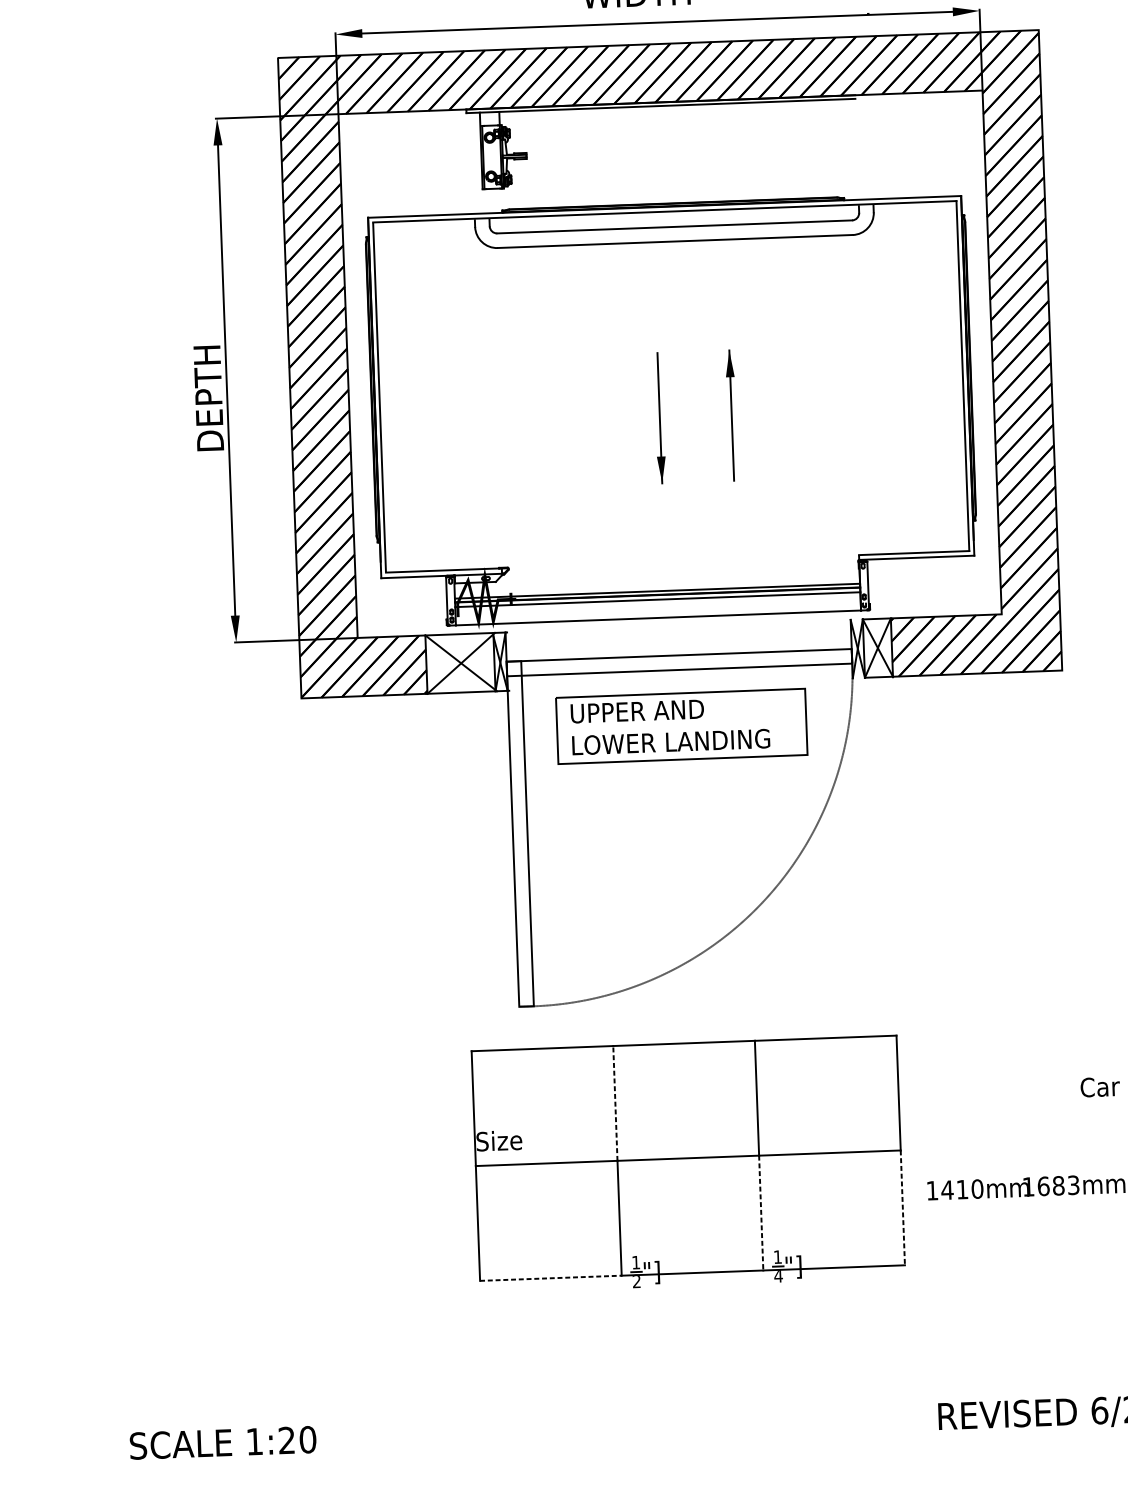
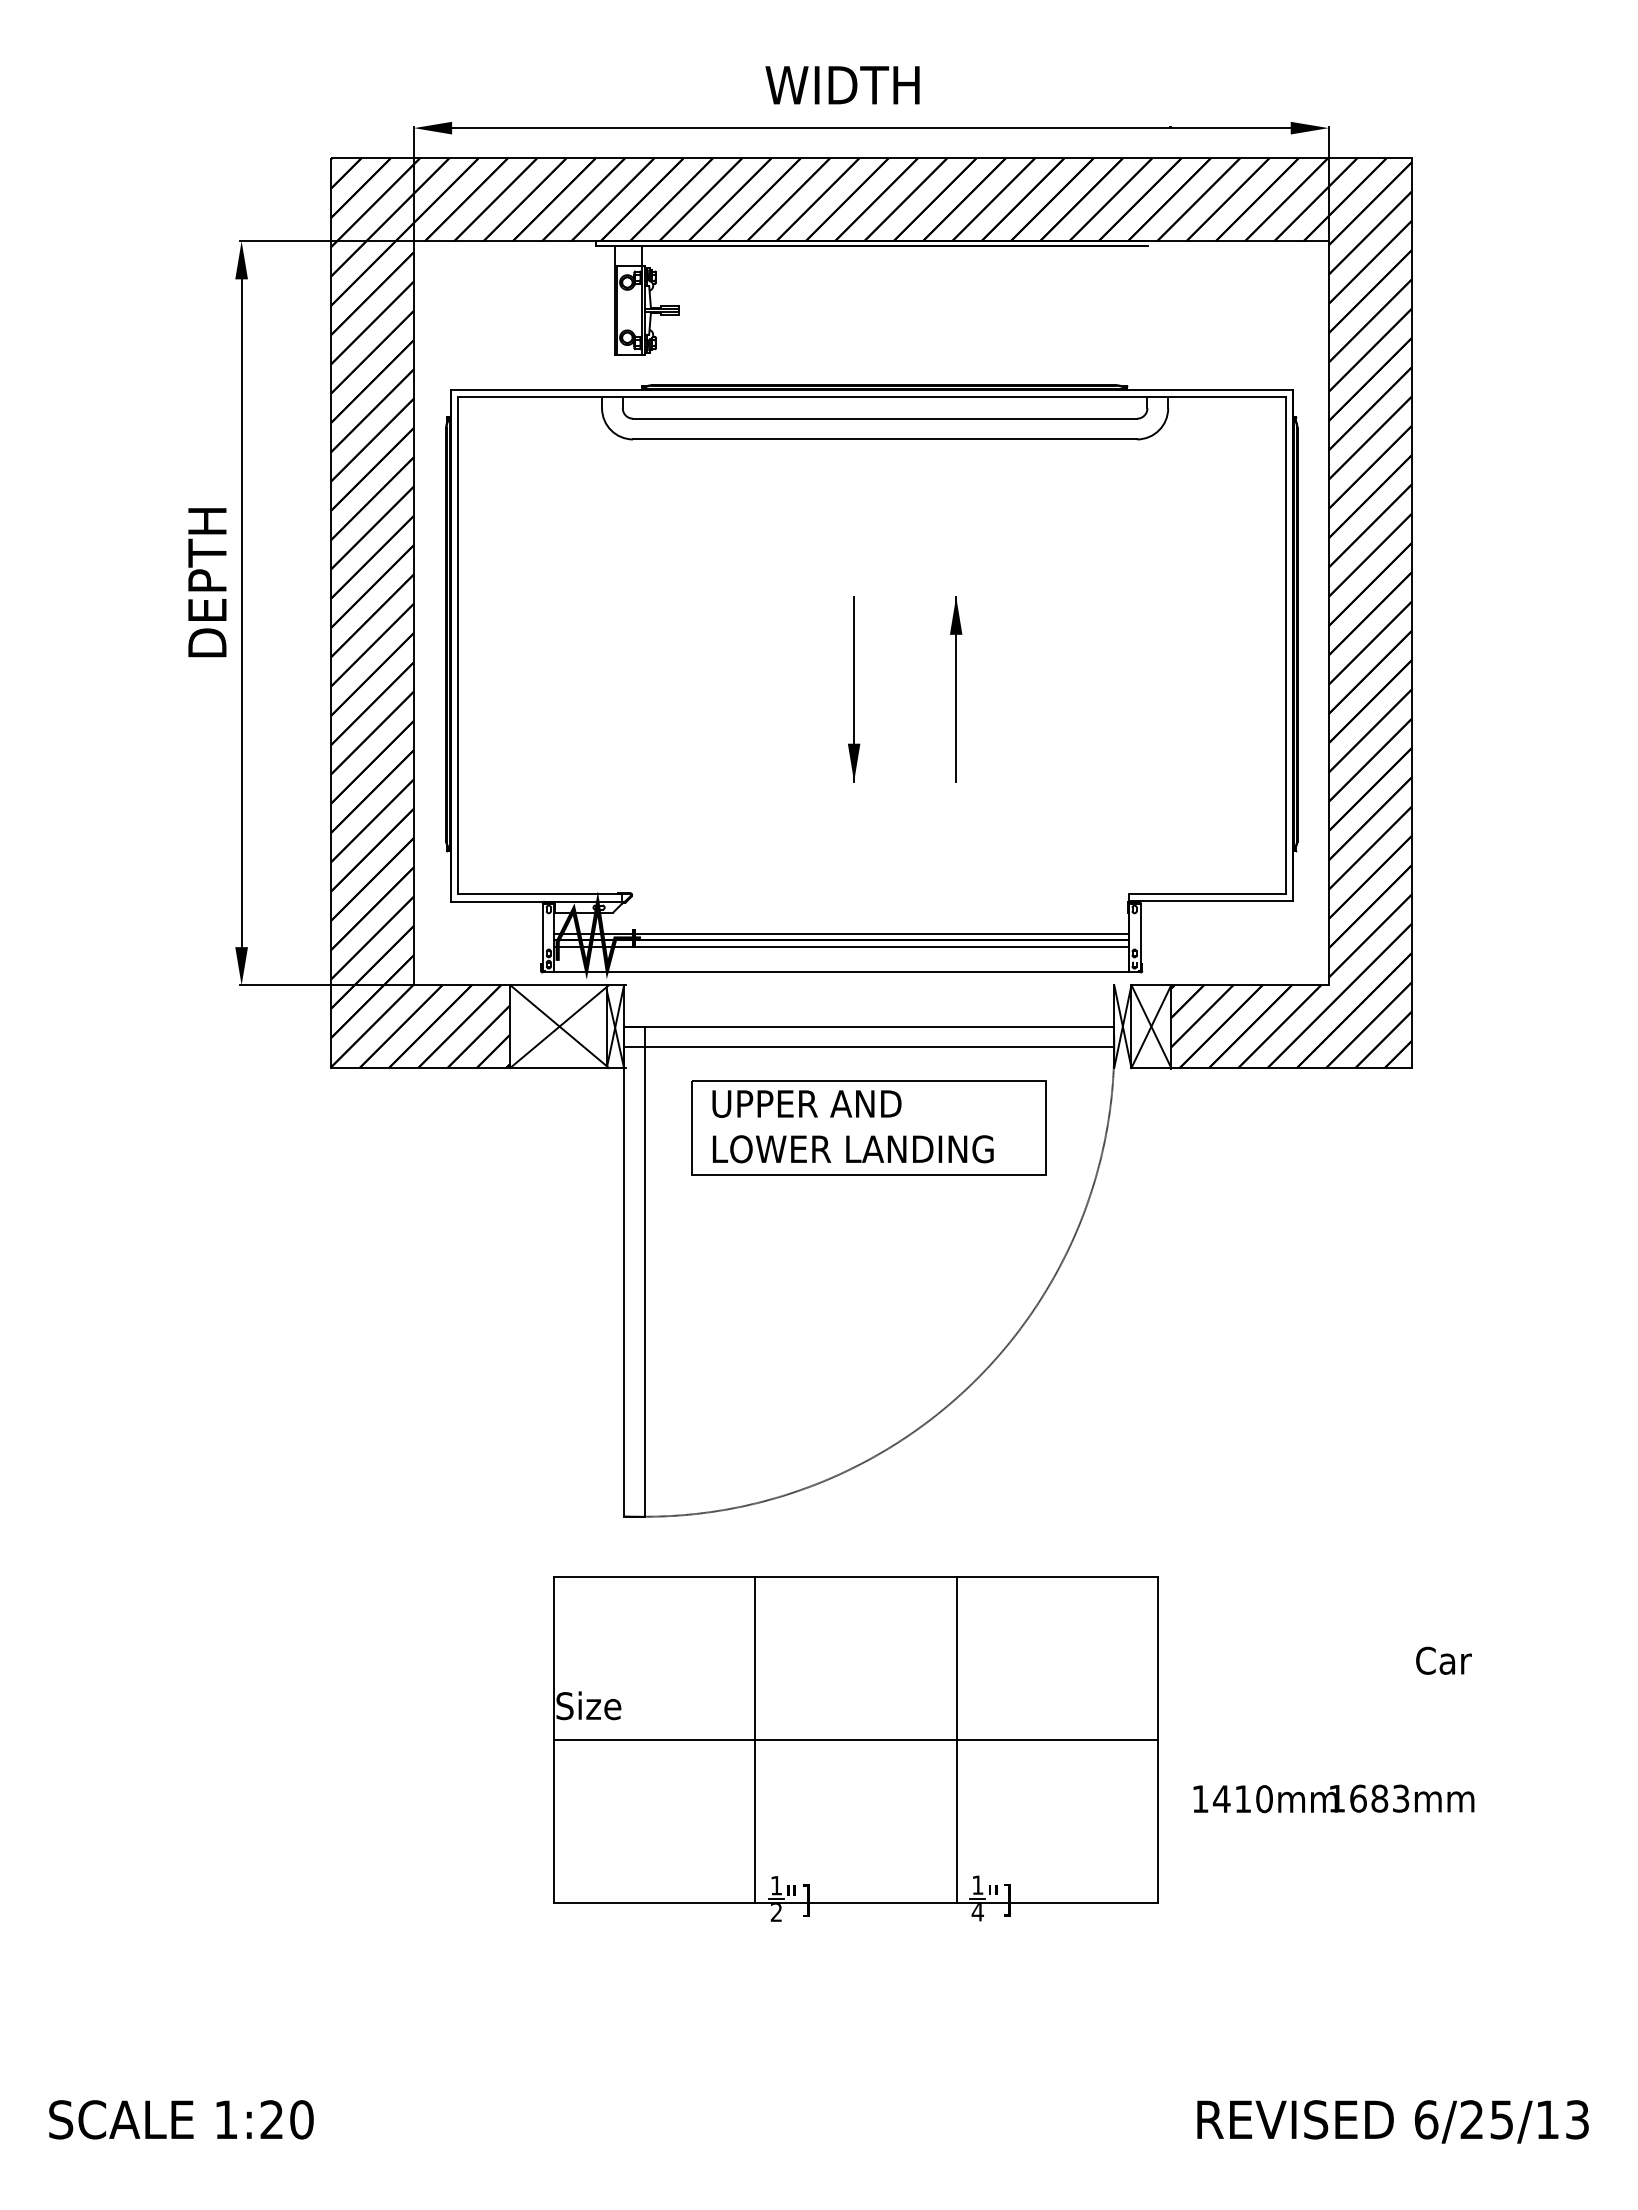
text: (208, 398) -> (207, 582), moved
line: (615, 1103) -> (755, 1658), dashed -> solid
line: (902, 1207) -> (1157, 1821), dashed -> solid
line: (761, 1212) -> (956, 1821), dashed -> solid
line: (550, 1278) -> (654, 1903), dashed -> solid

